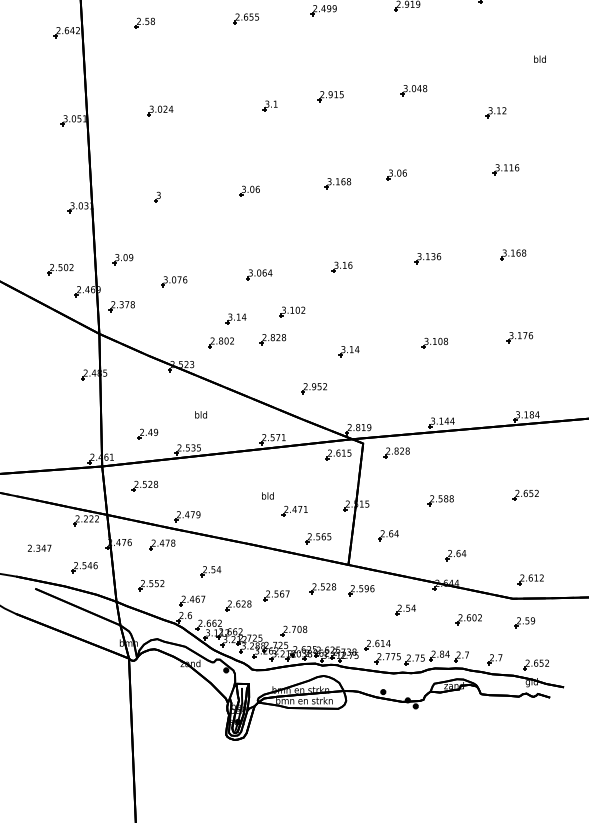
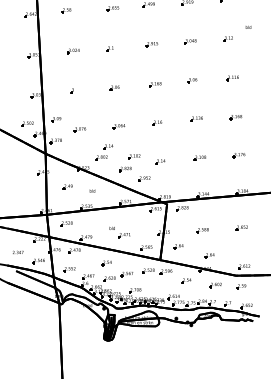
part: (268, 105) -> (109, 48), moved
part: (494, 111) -> (227, 38), moved
part: (396, 174) -> (192, 80), moved
part: (281, 326) -> (129, 163), moved
part: (146, 433) -> (67, 186), moved
part: (283, 504) -> (119, 232), moved
part: (209, 572) -> (106, 263), moved

